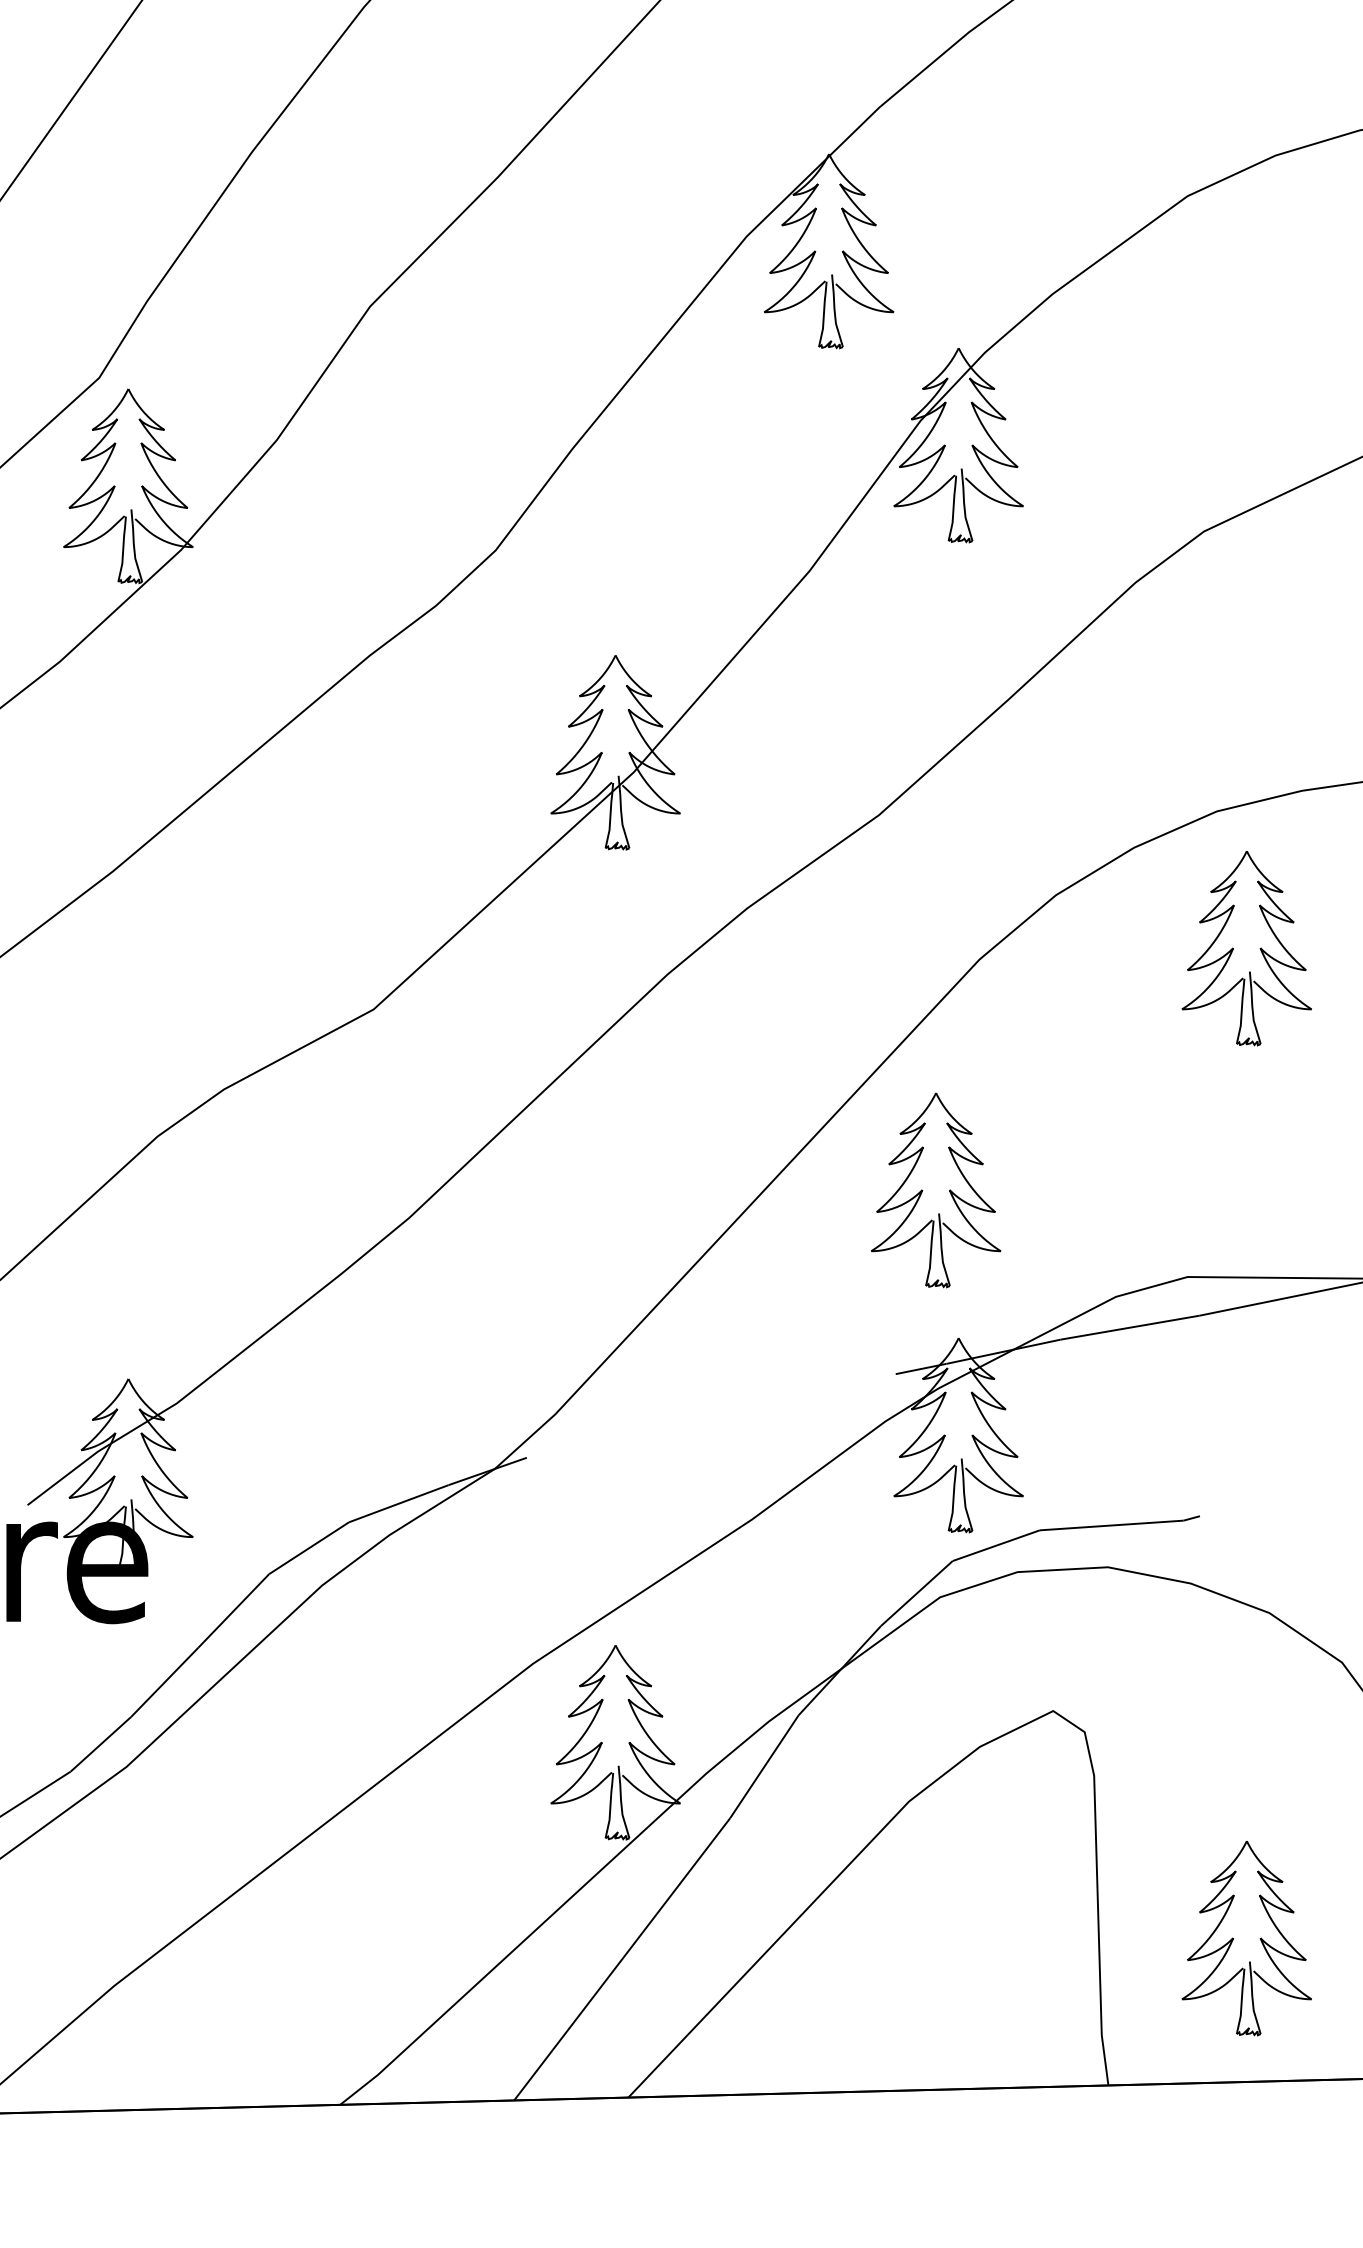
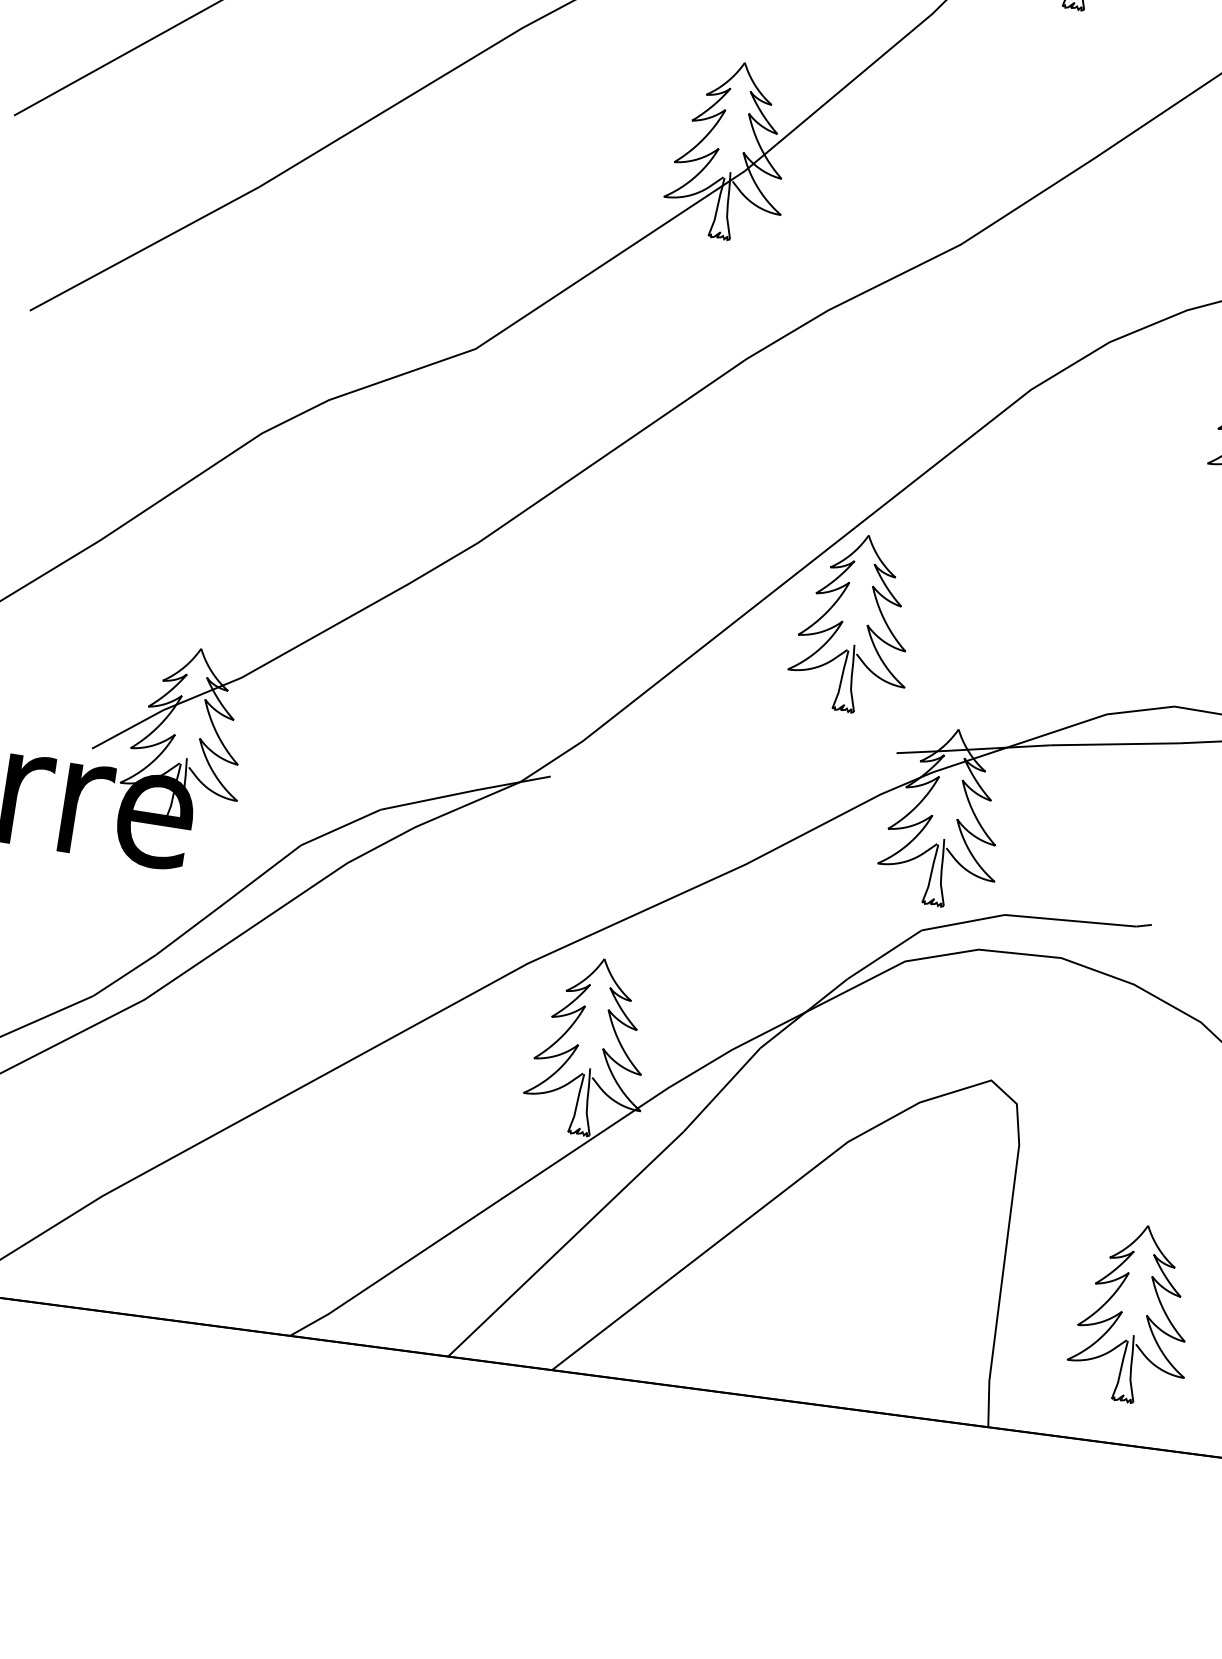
part: (923, 1190) -> (843, 621), moved

